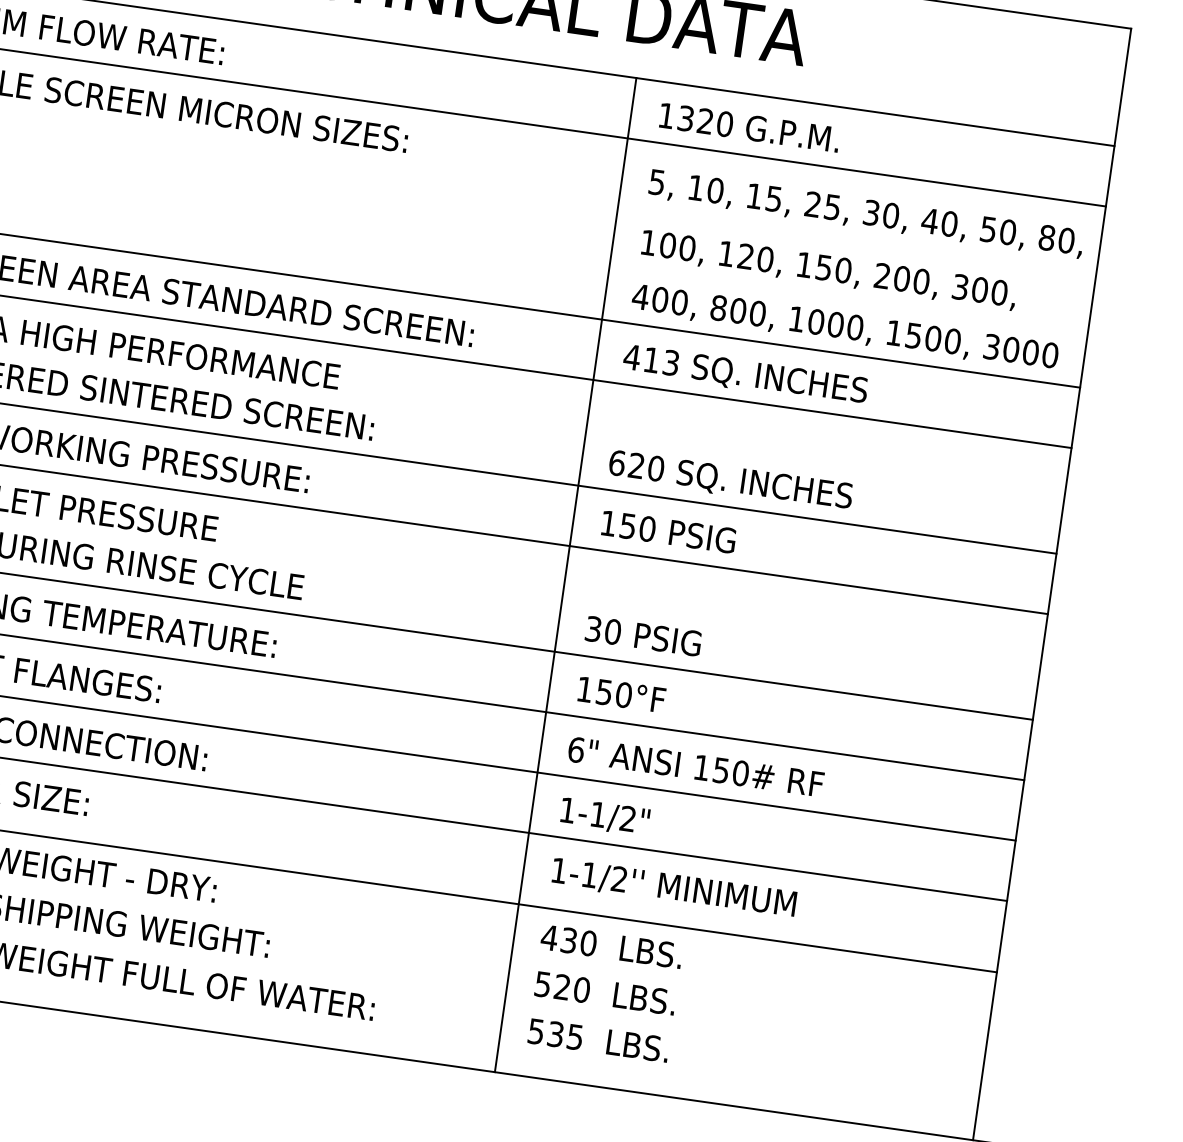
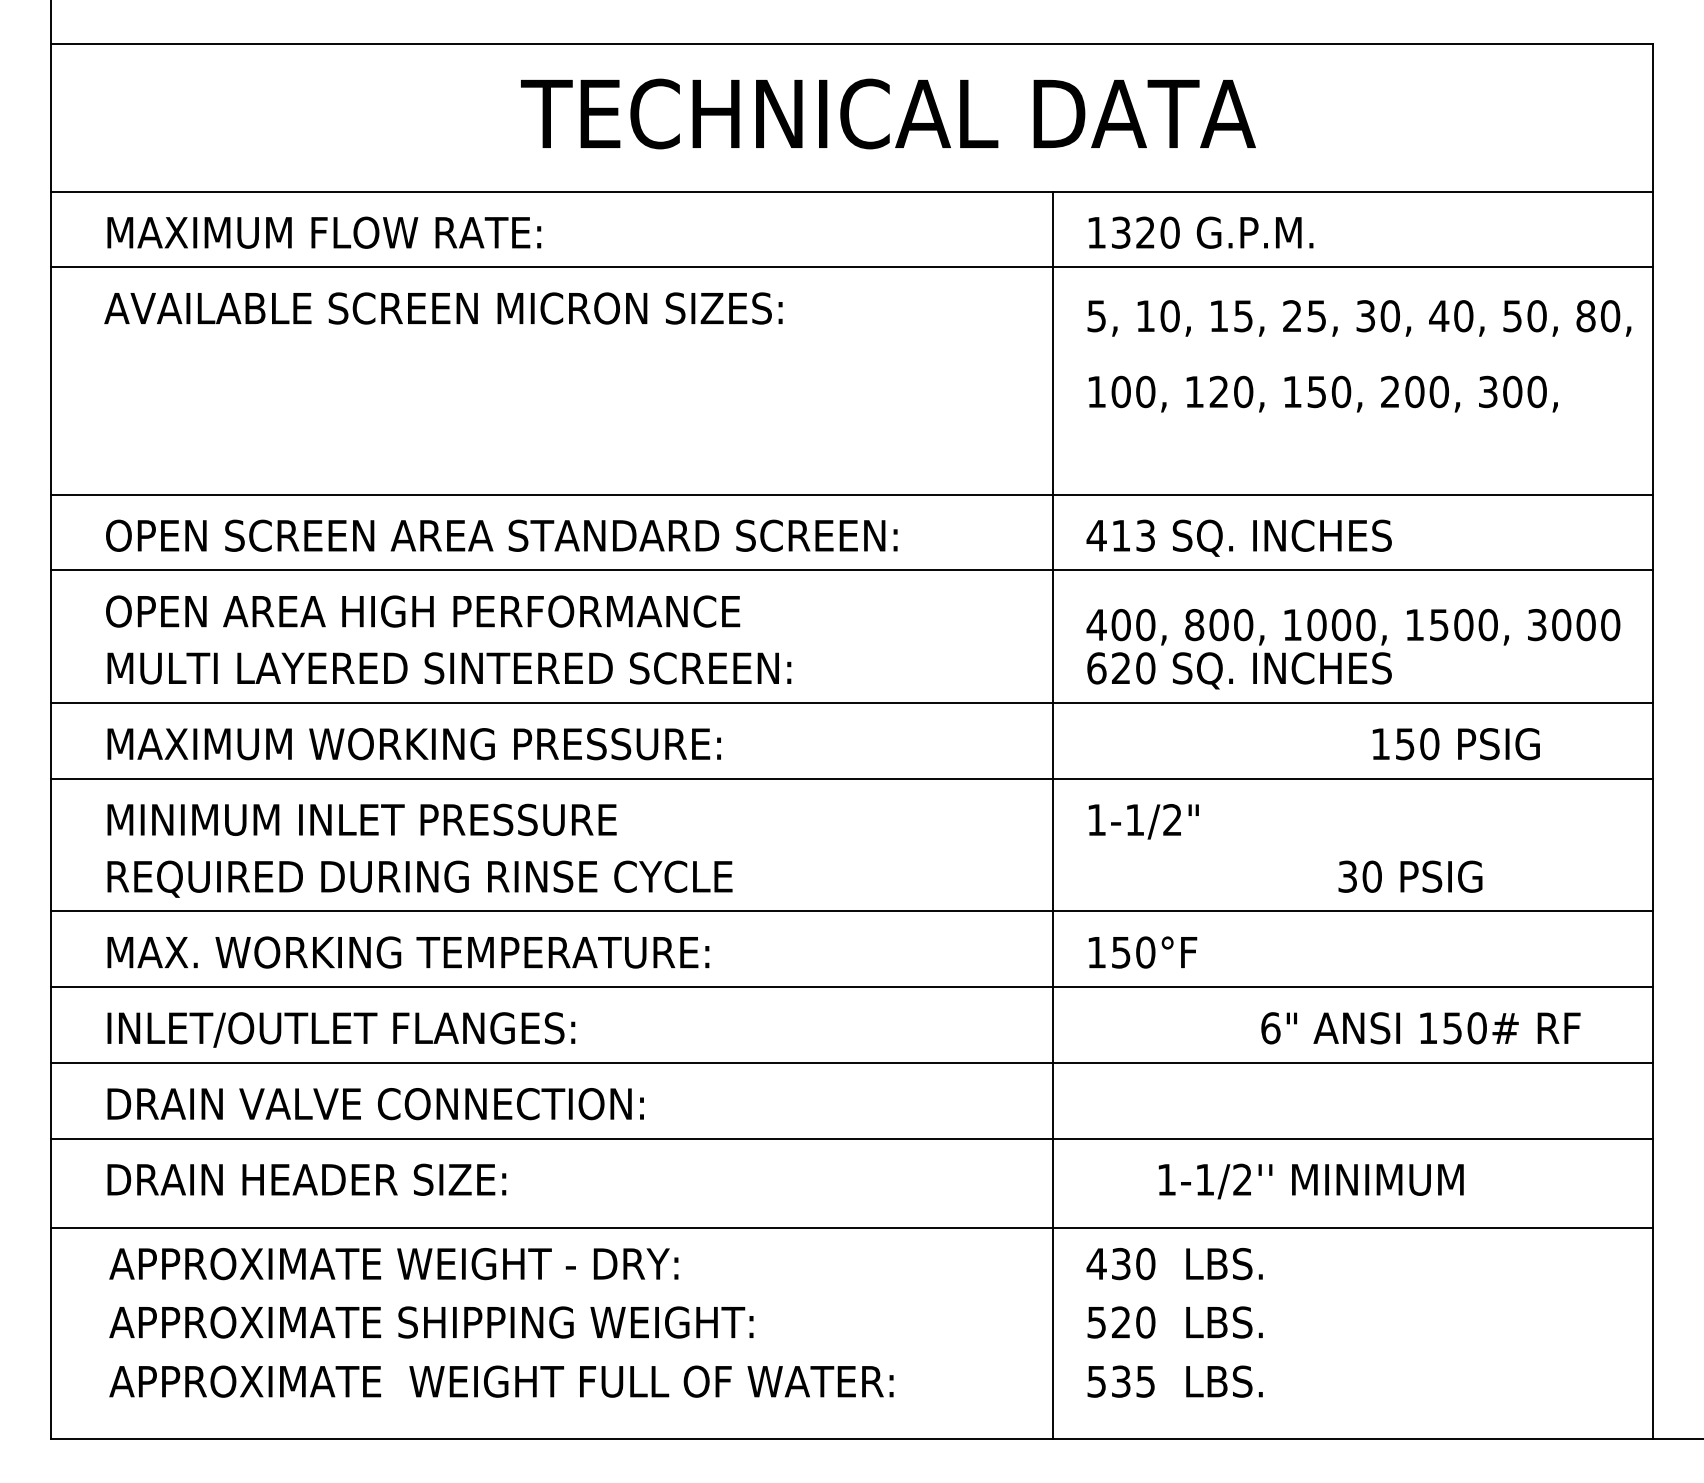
text: (845, 328) -> (1353, 627), moved
text: (668, 532) -> (1455, 744), moved
text: (643, 636) -> (1410, 876), moved
text: (695, 767) -> (1420, 1028), moved
text: (604, 816) -> (1143, 821), moved
text: (673, 888) -> (1310, 1181), moved

